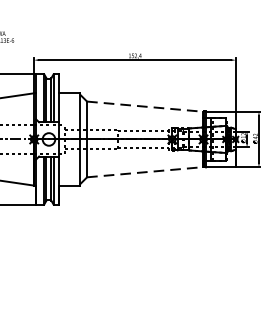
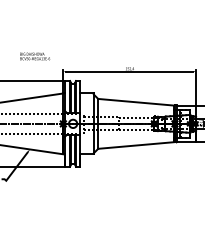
line: (145, 106) -> (136, 102), dashed -> solid
line: (145, 172) -> (136, 145), dashed -> solid

